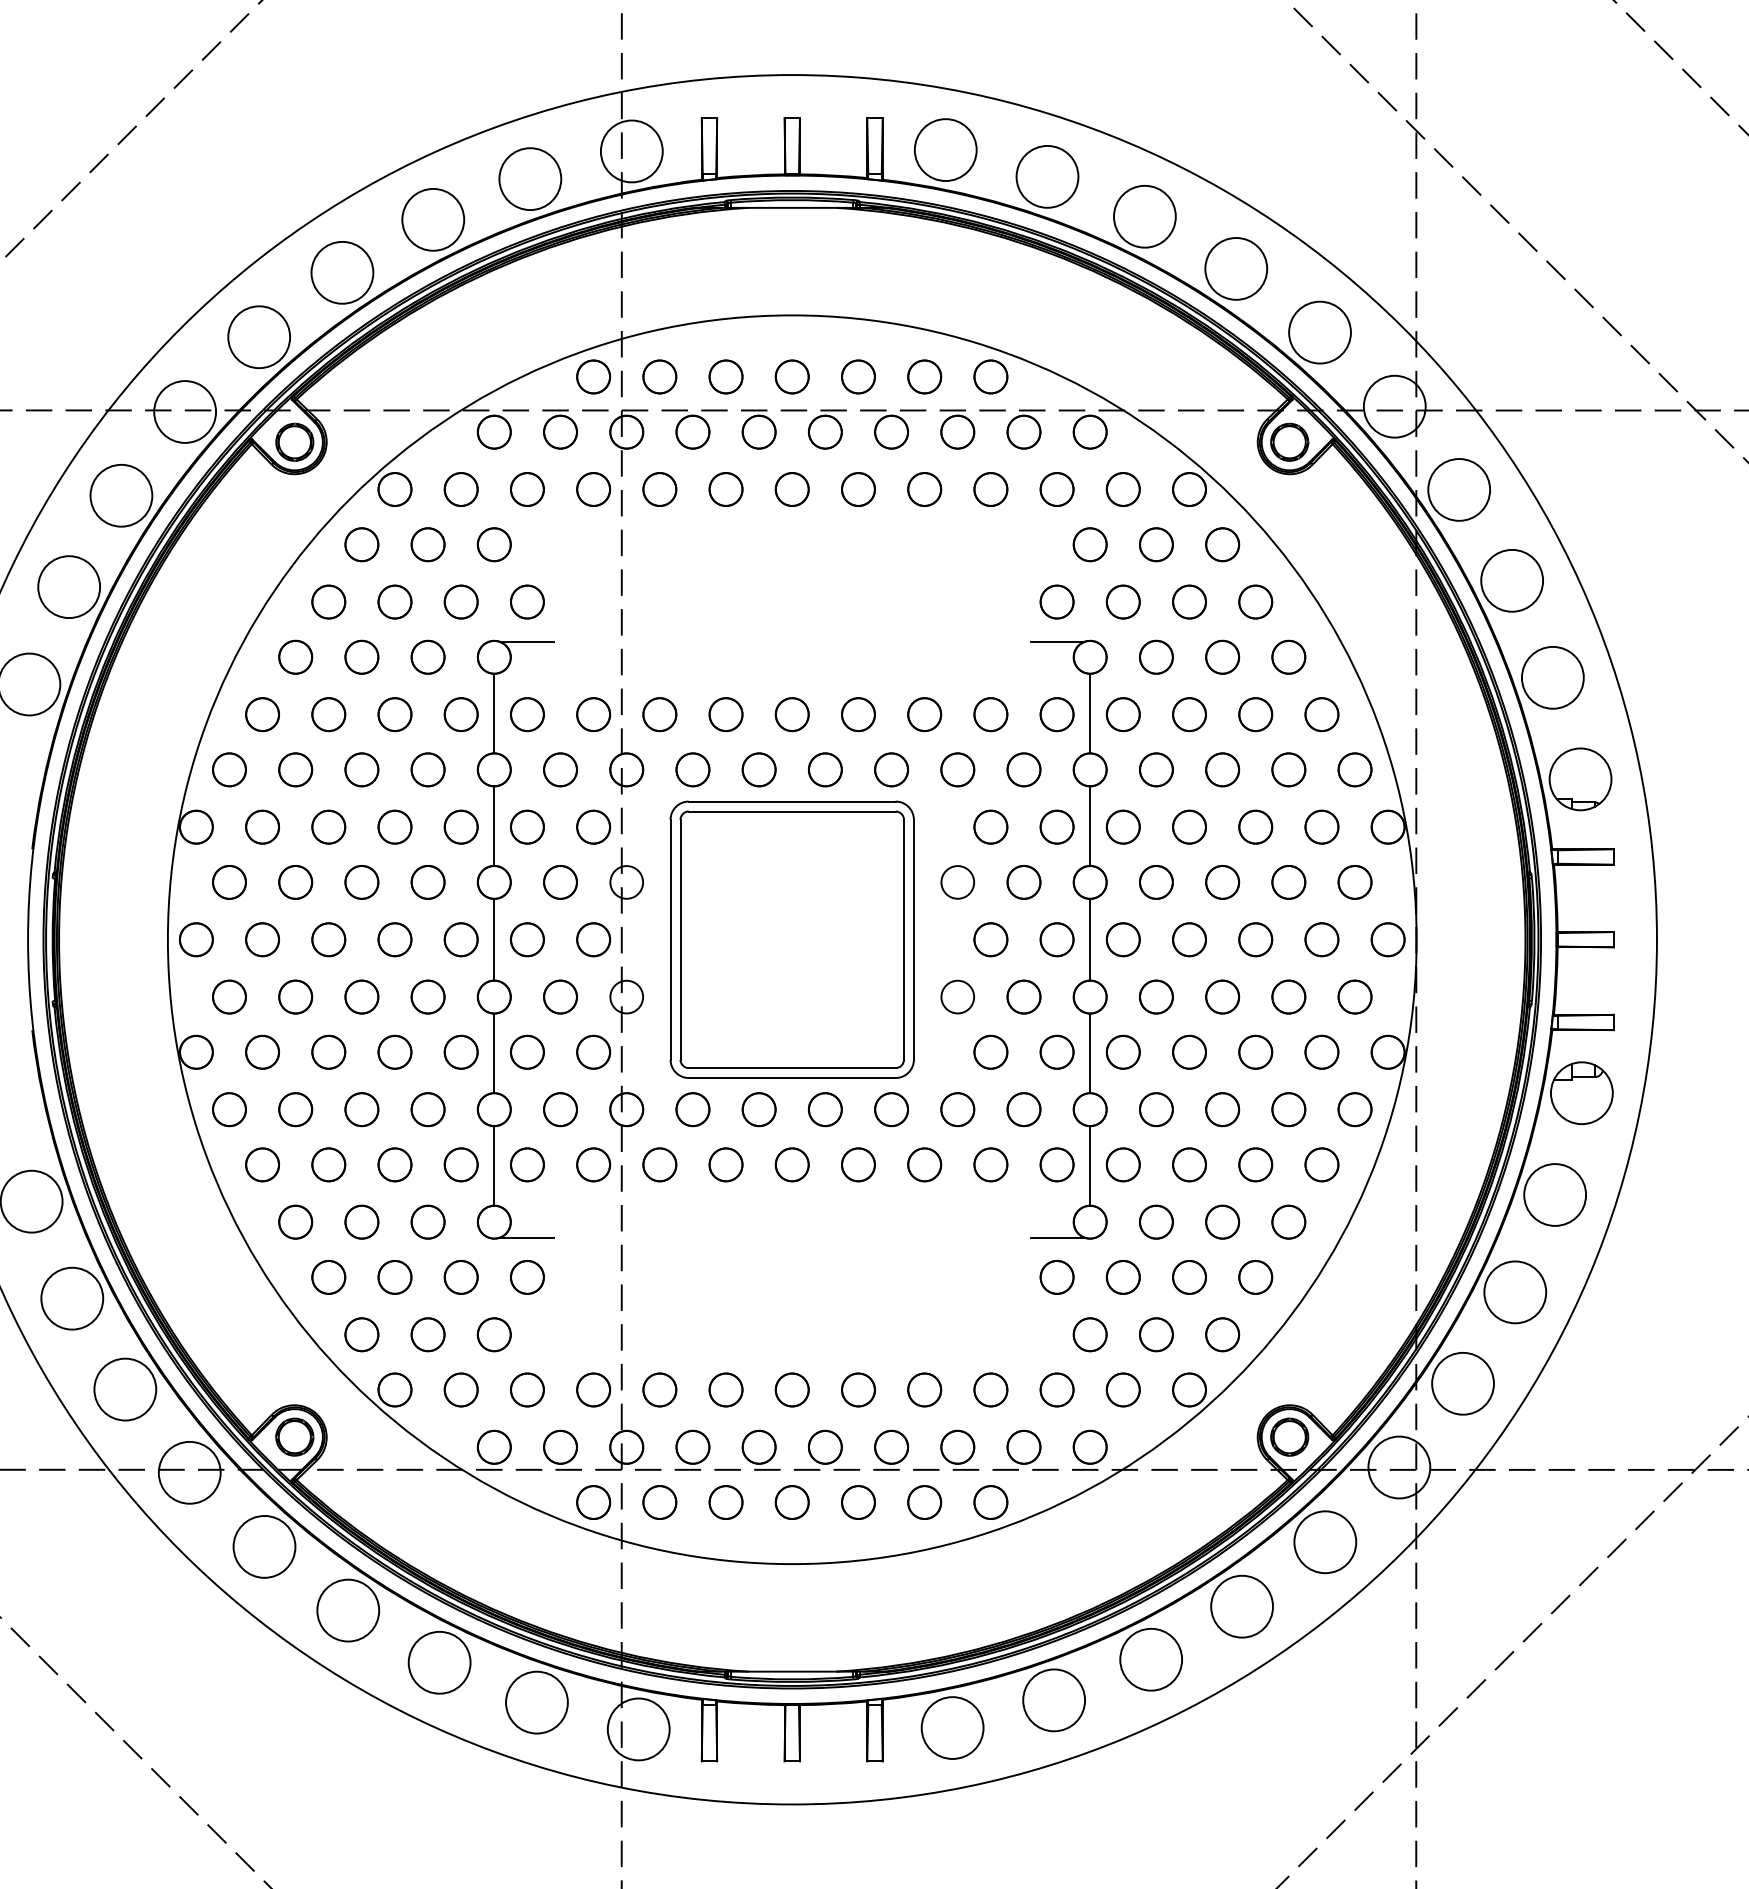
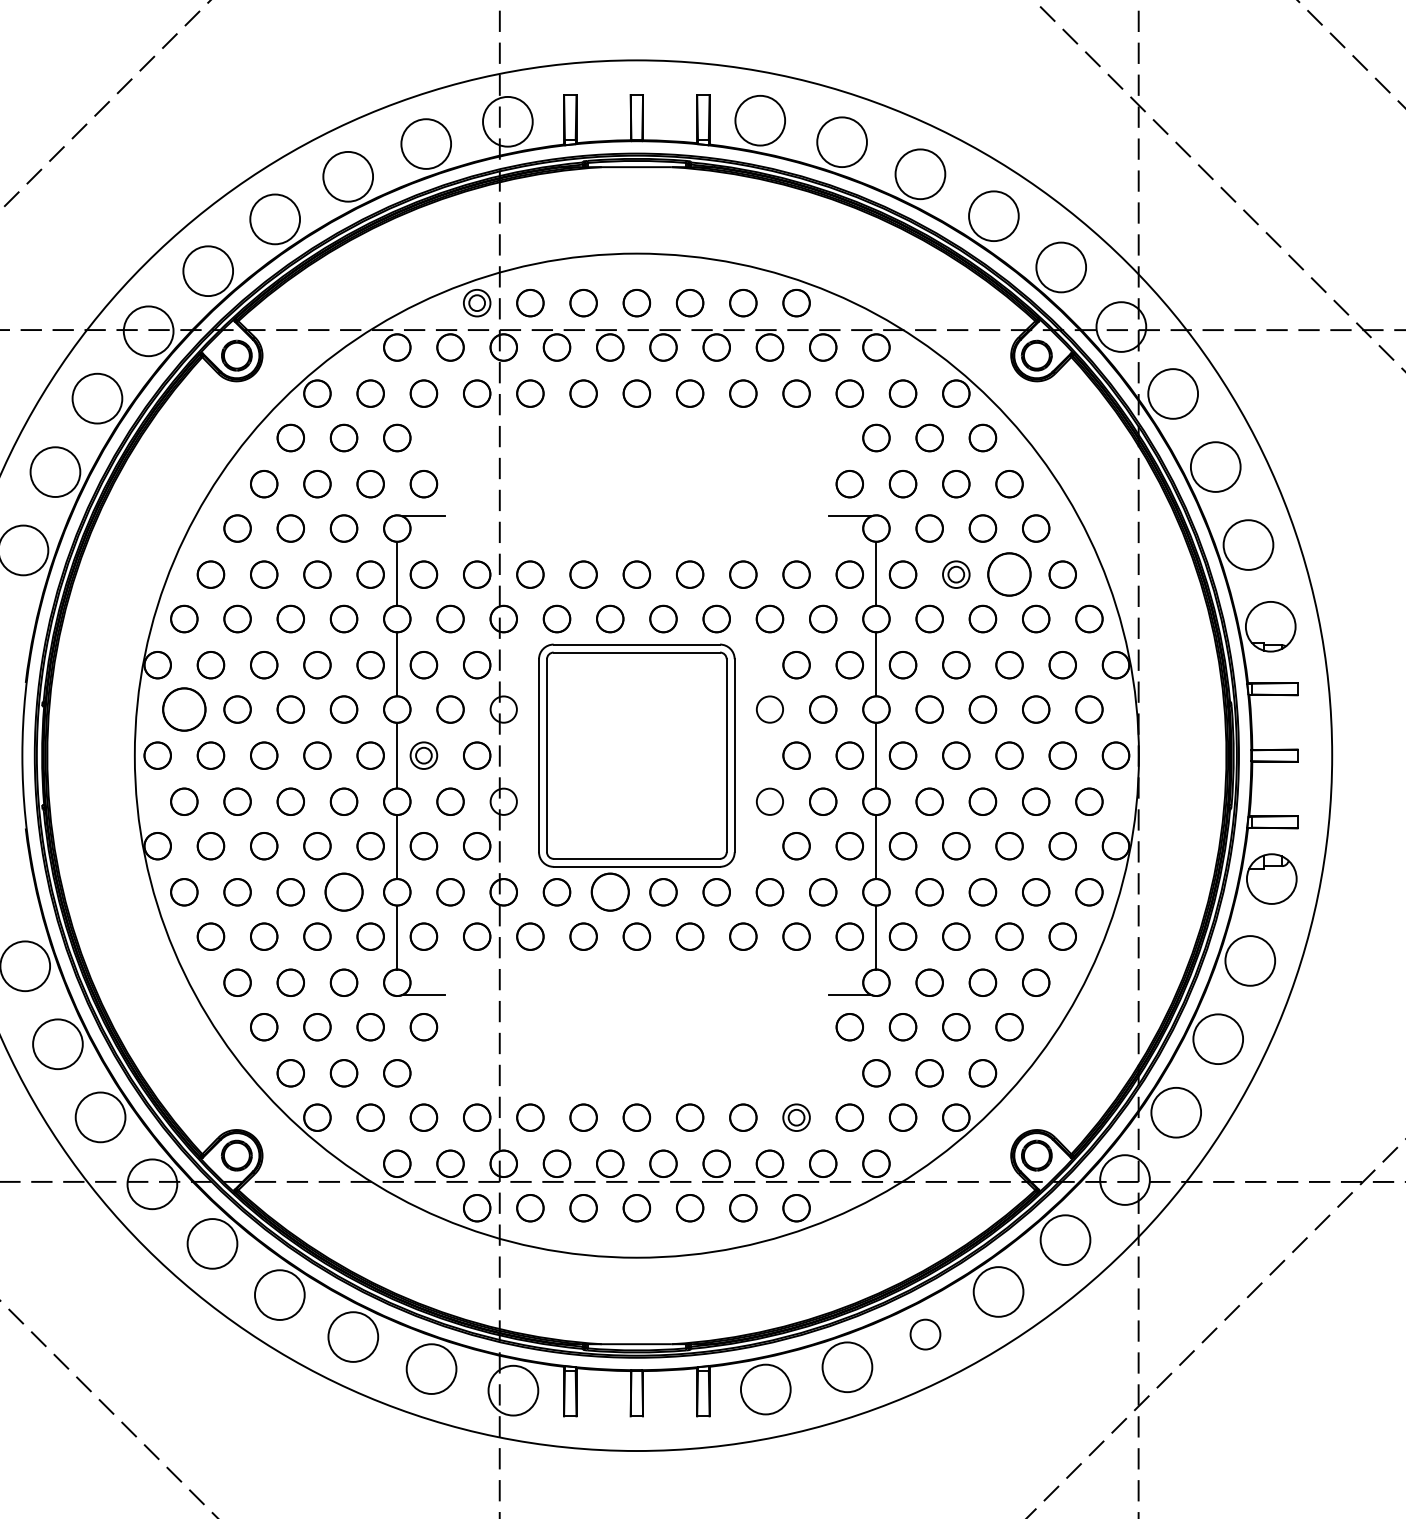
circle: (593, 376) -> (477, 302), size x0.6
circle: (1189, 714) -> (956, 574), size x0.6
circle: (1255, 714) -> (1009, 574), size x1.6
circle: (229, 882) -> (184, 709), size x1.6
circle: (527, 939) -> (423, 755), size x0.6
circle: (427, 1109) -> (343, 892), size x1.4
circle: (758, 1109) -> (609, 892), size x1.4
circle: (990, 1389) -> (796, 1117), size x0.6
circle: (1151, 1659) -> (925, 1334), size x0.6

